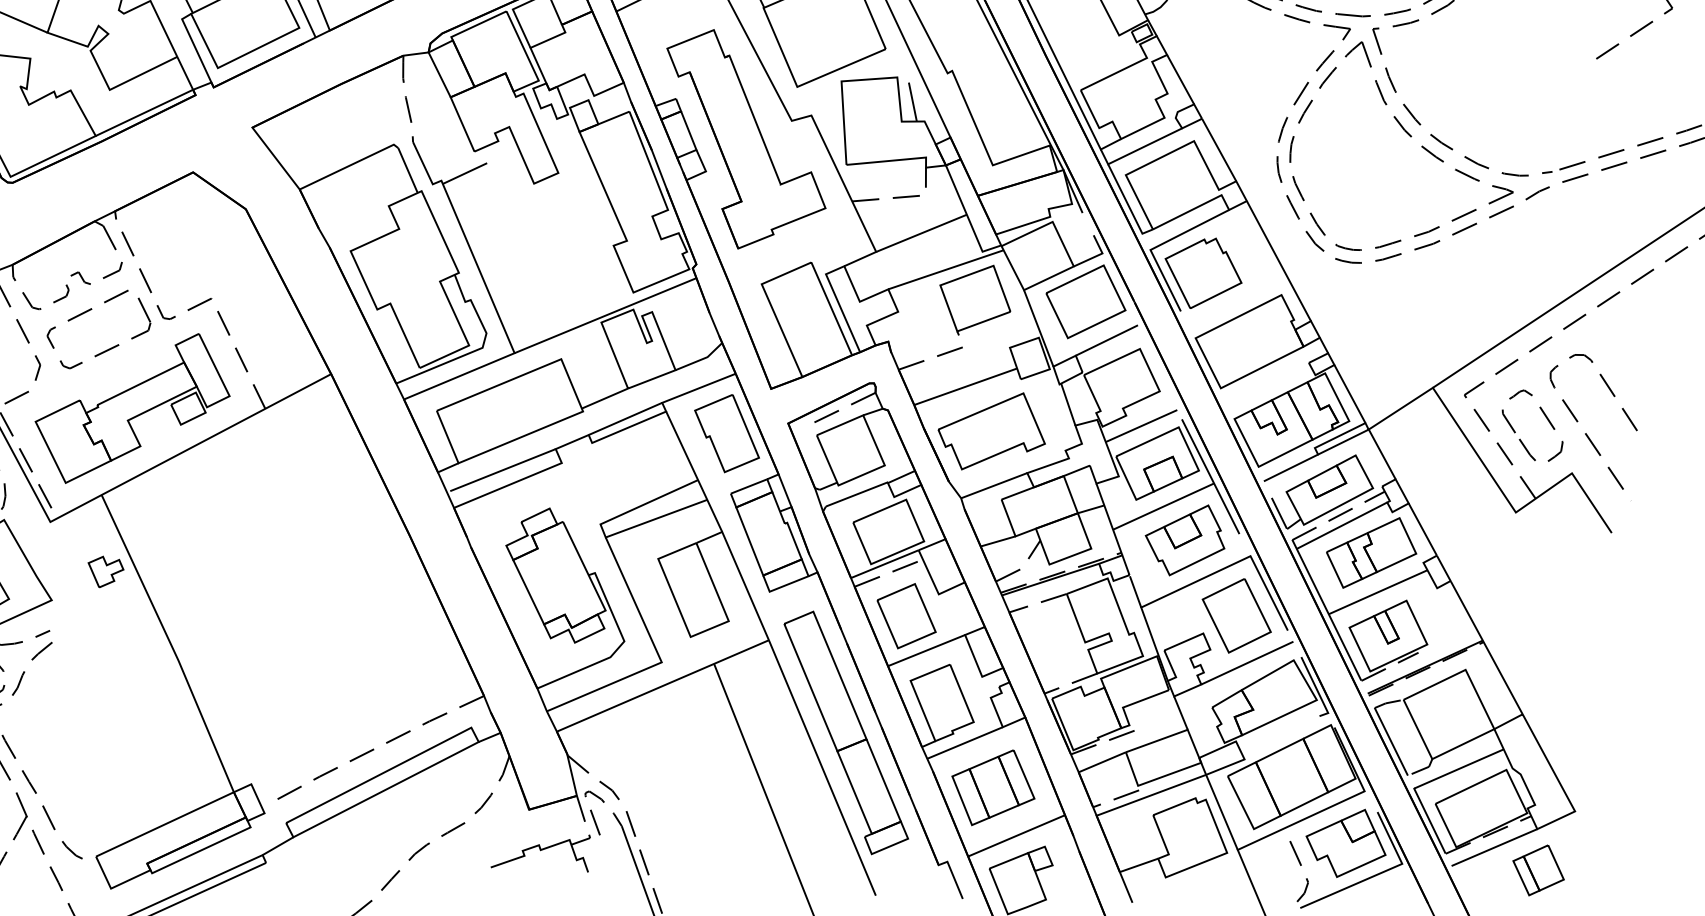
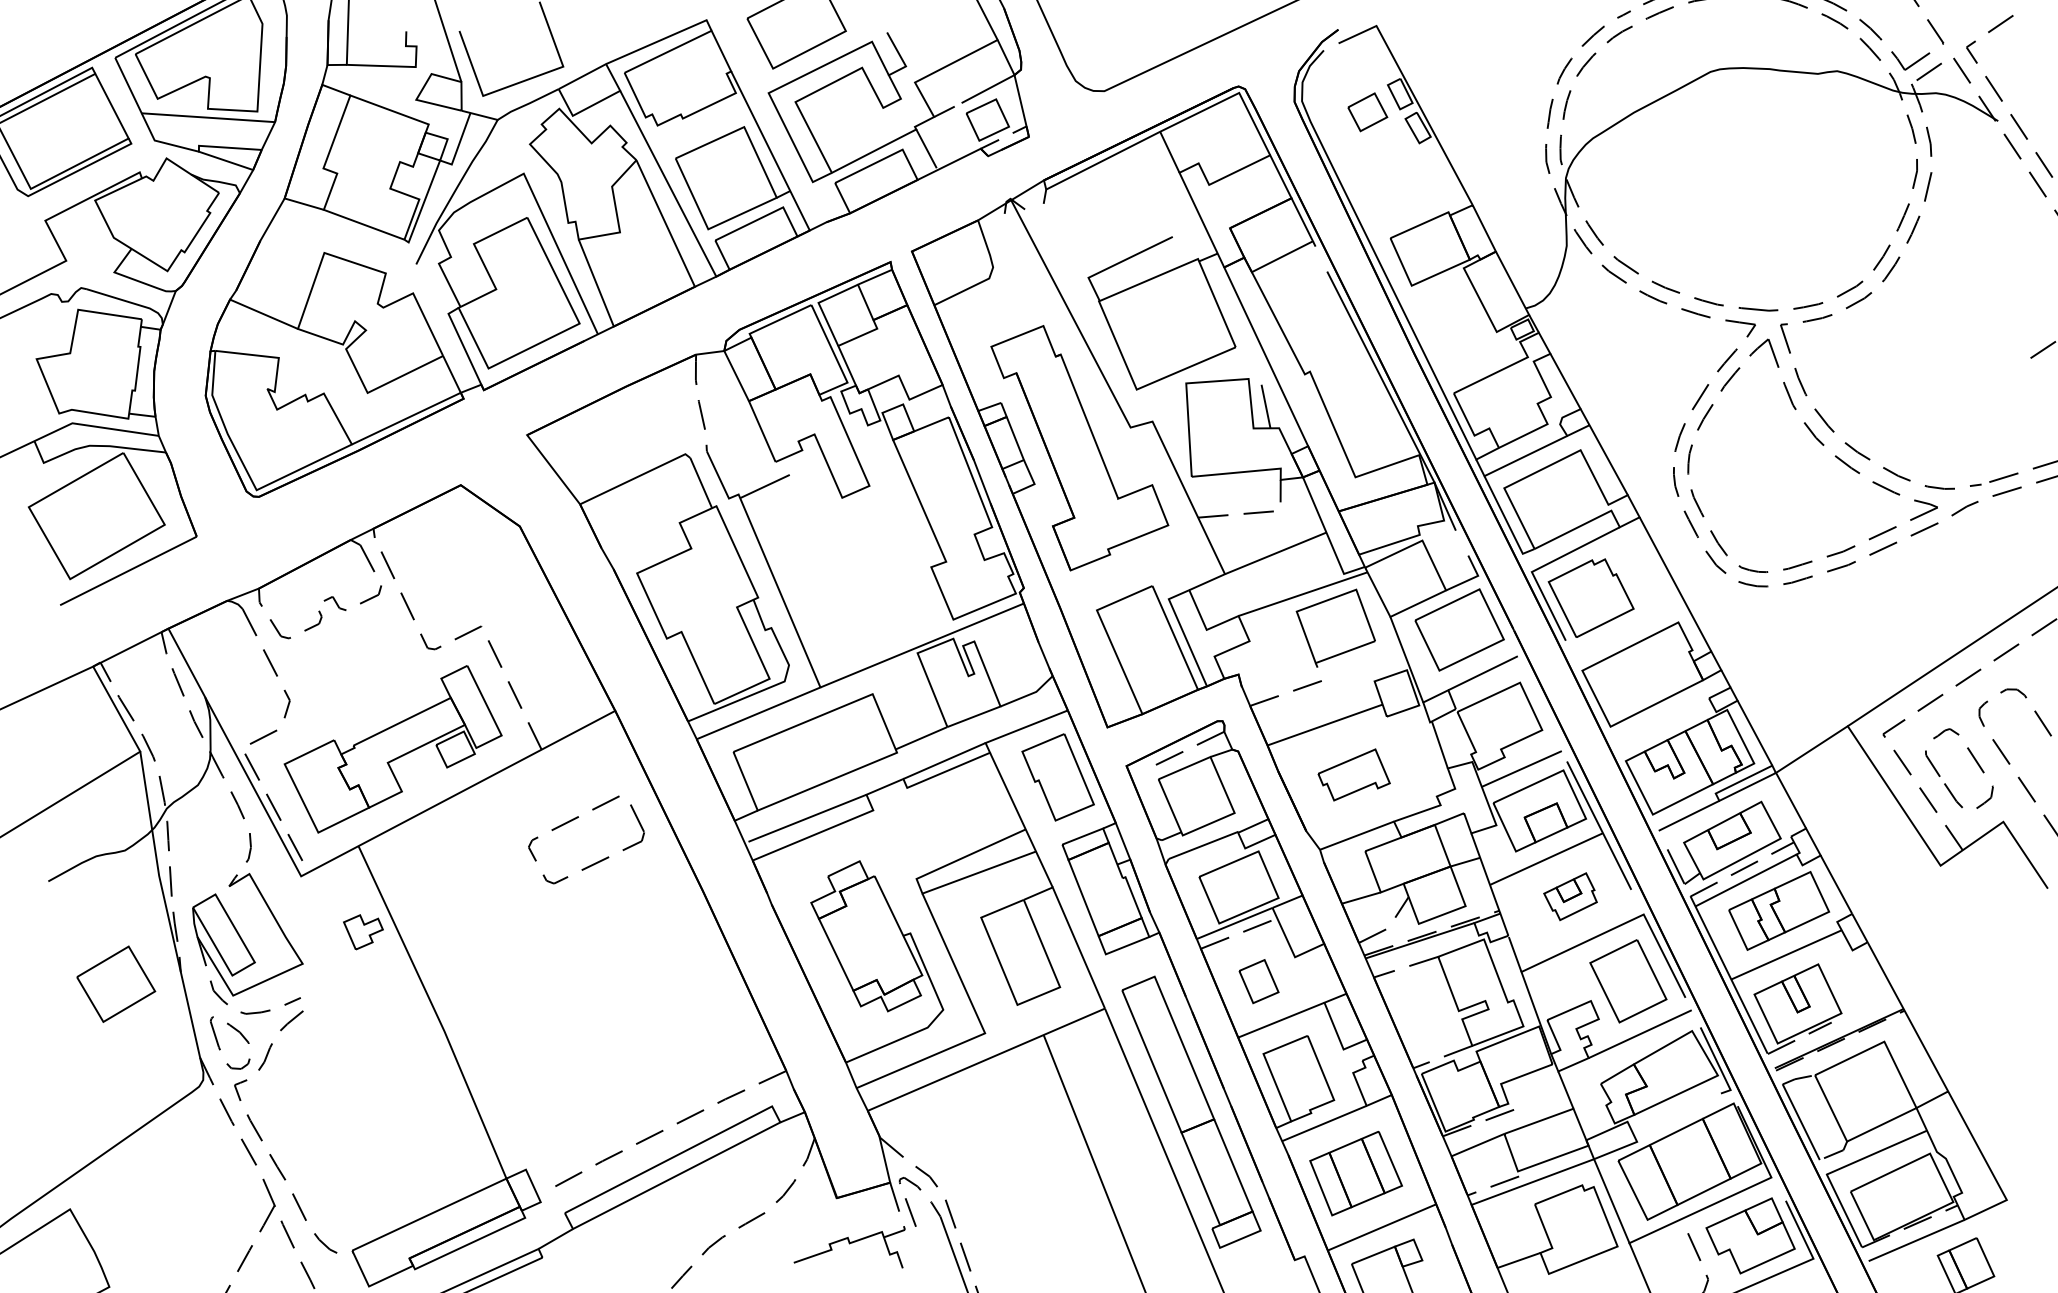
part: (89, 311) -> (575, 819), moved
part: (991, 430) -> (1353, 774), size x0.6
part: (1185, 540) -> (1570, 896), size x0.6
part: (906, 616) -> (1258, 981), size x0.6

